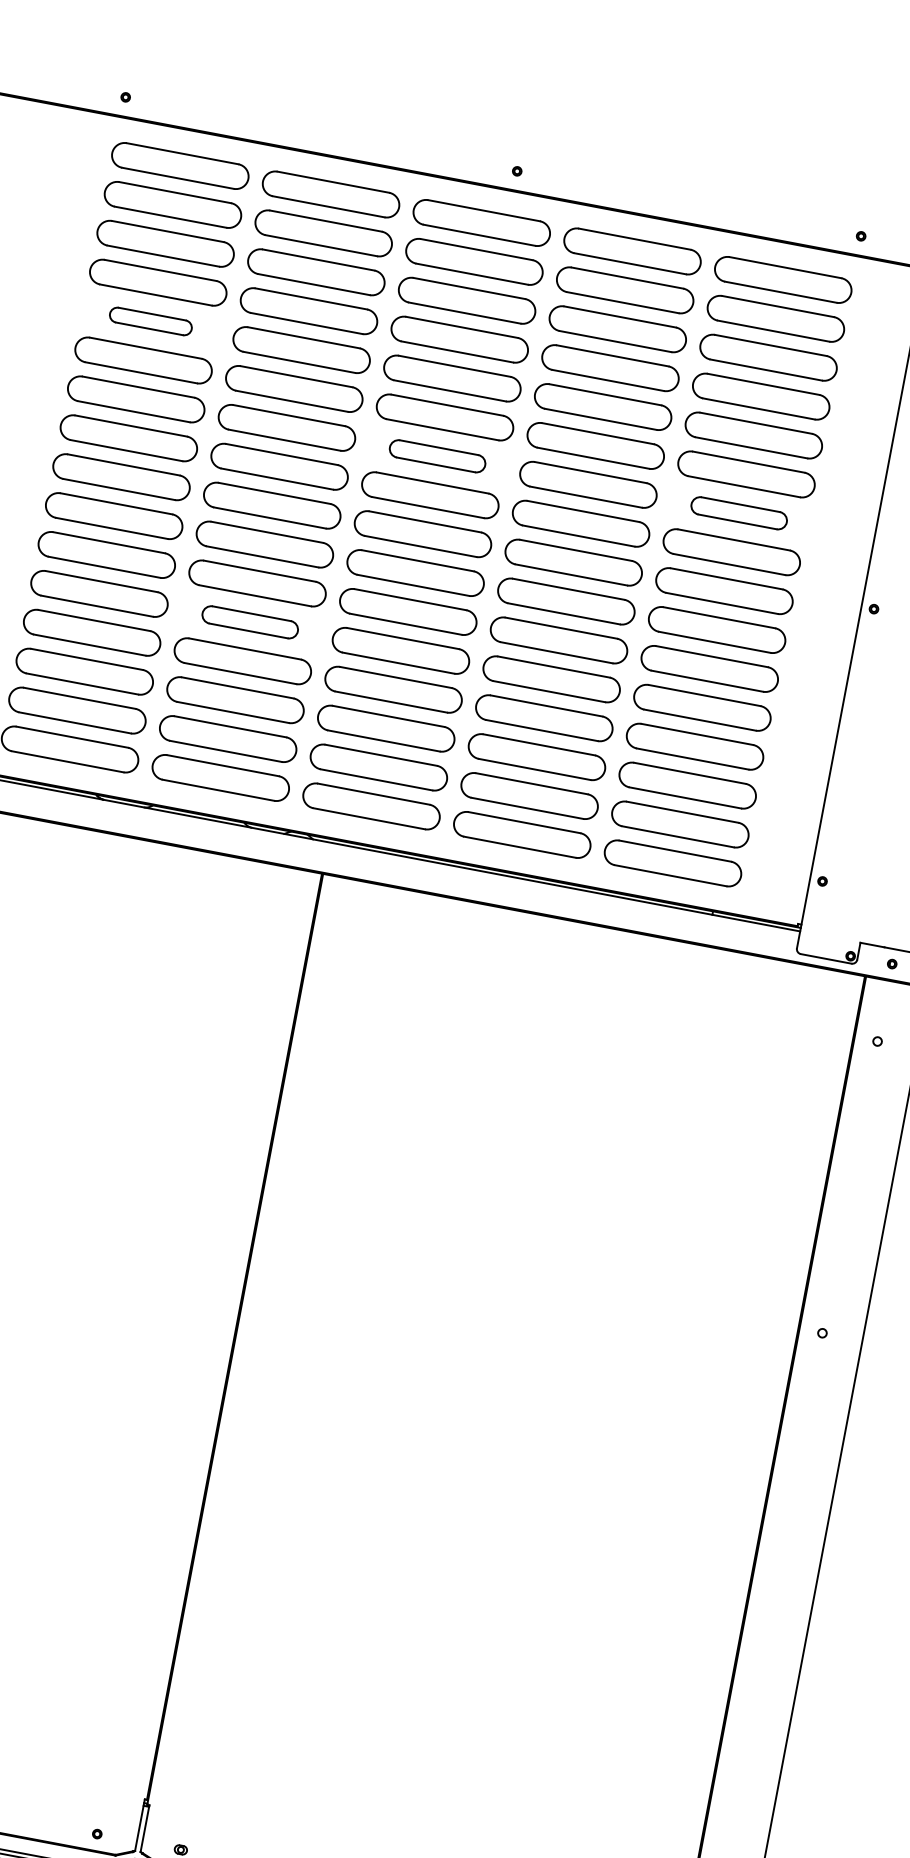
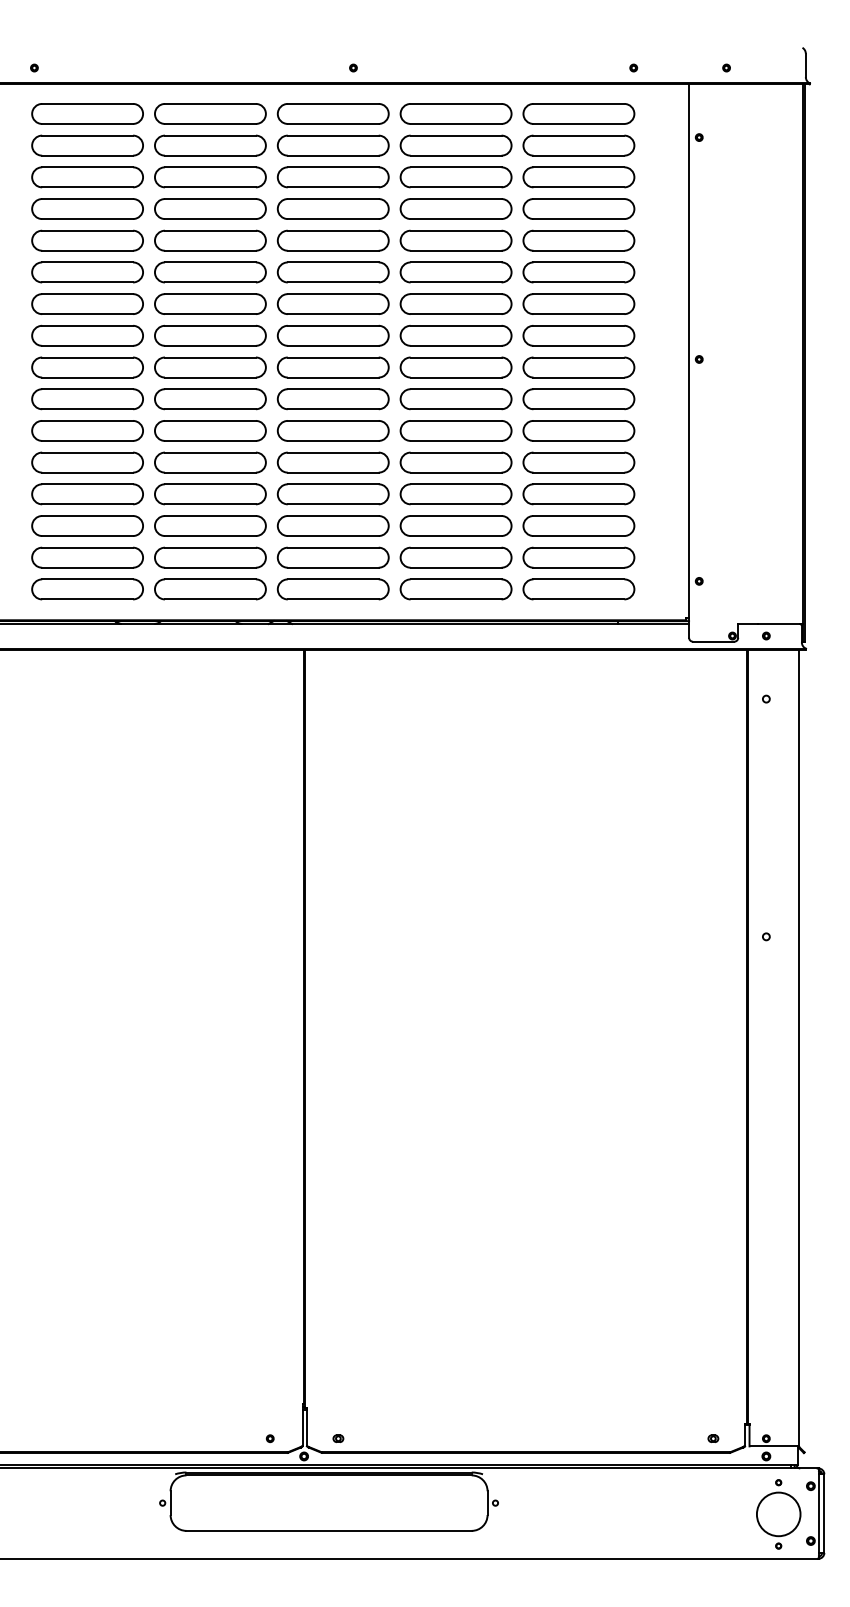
part: (150, 321) -> (87, 240), size x1.67
part: (436, 455) -> (332, 303), size x1.43
part: (738, 512) -> (578, 303), size x1.43
part: (250, 622) -> (210, 462), size x1.43

